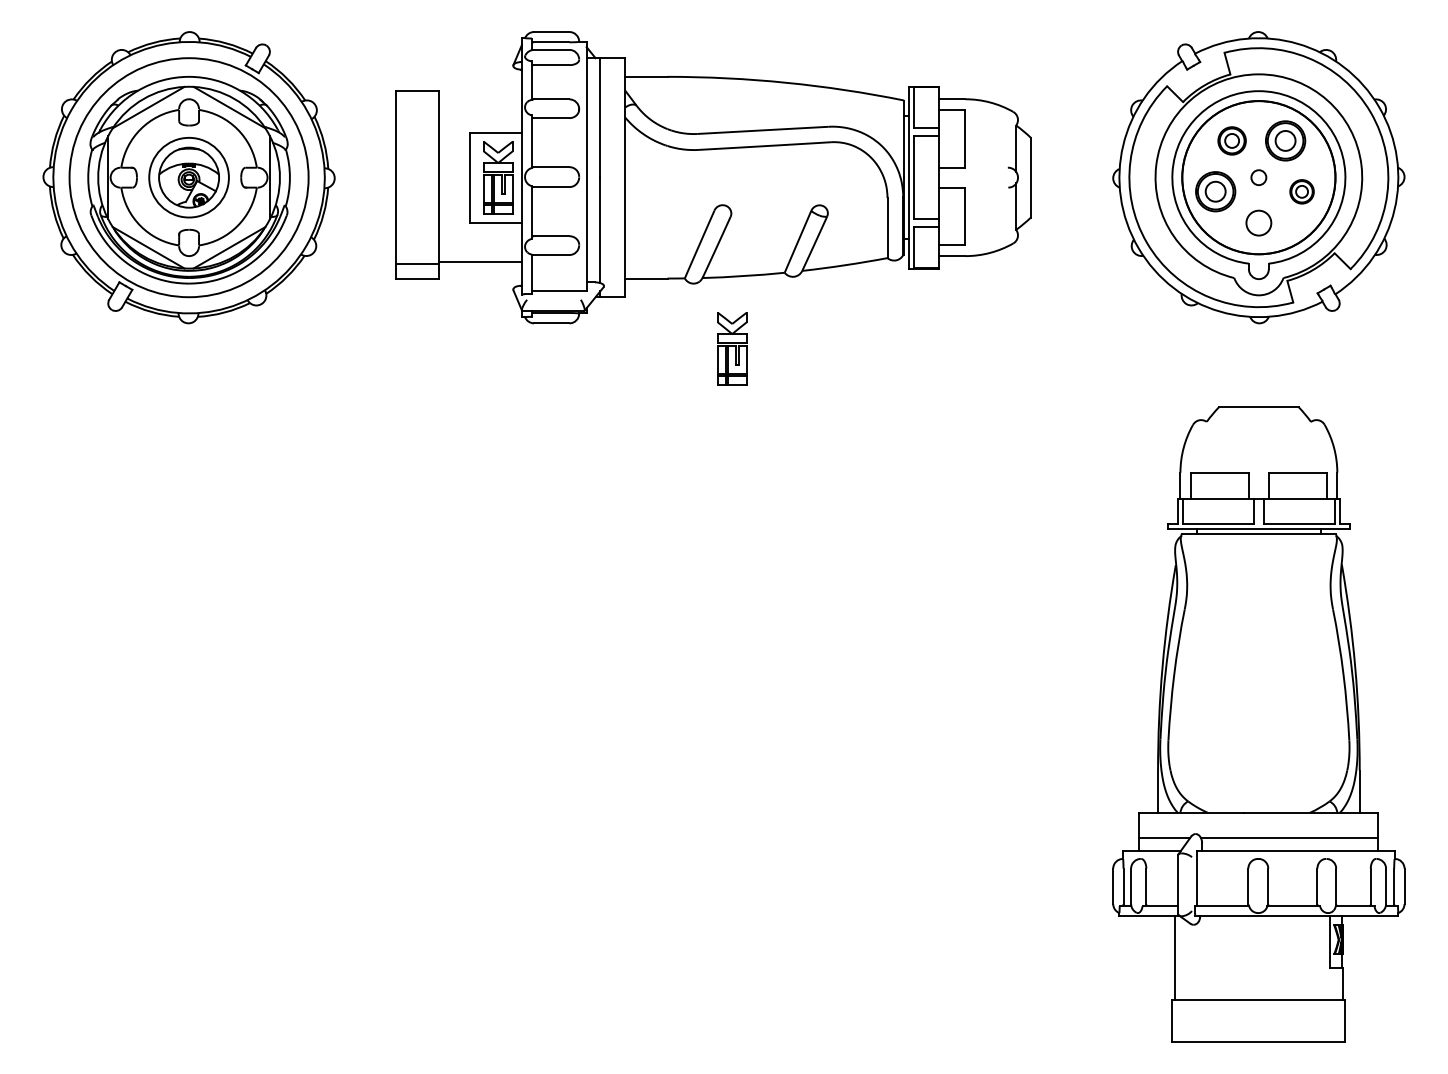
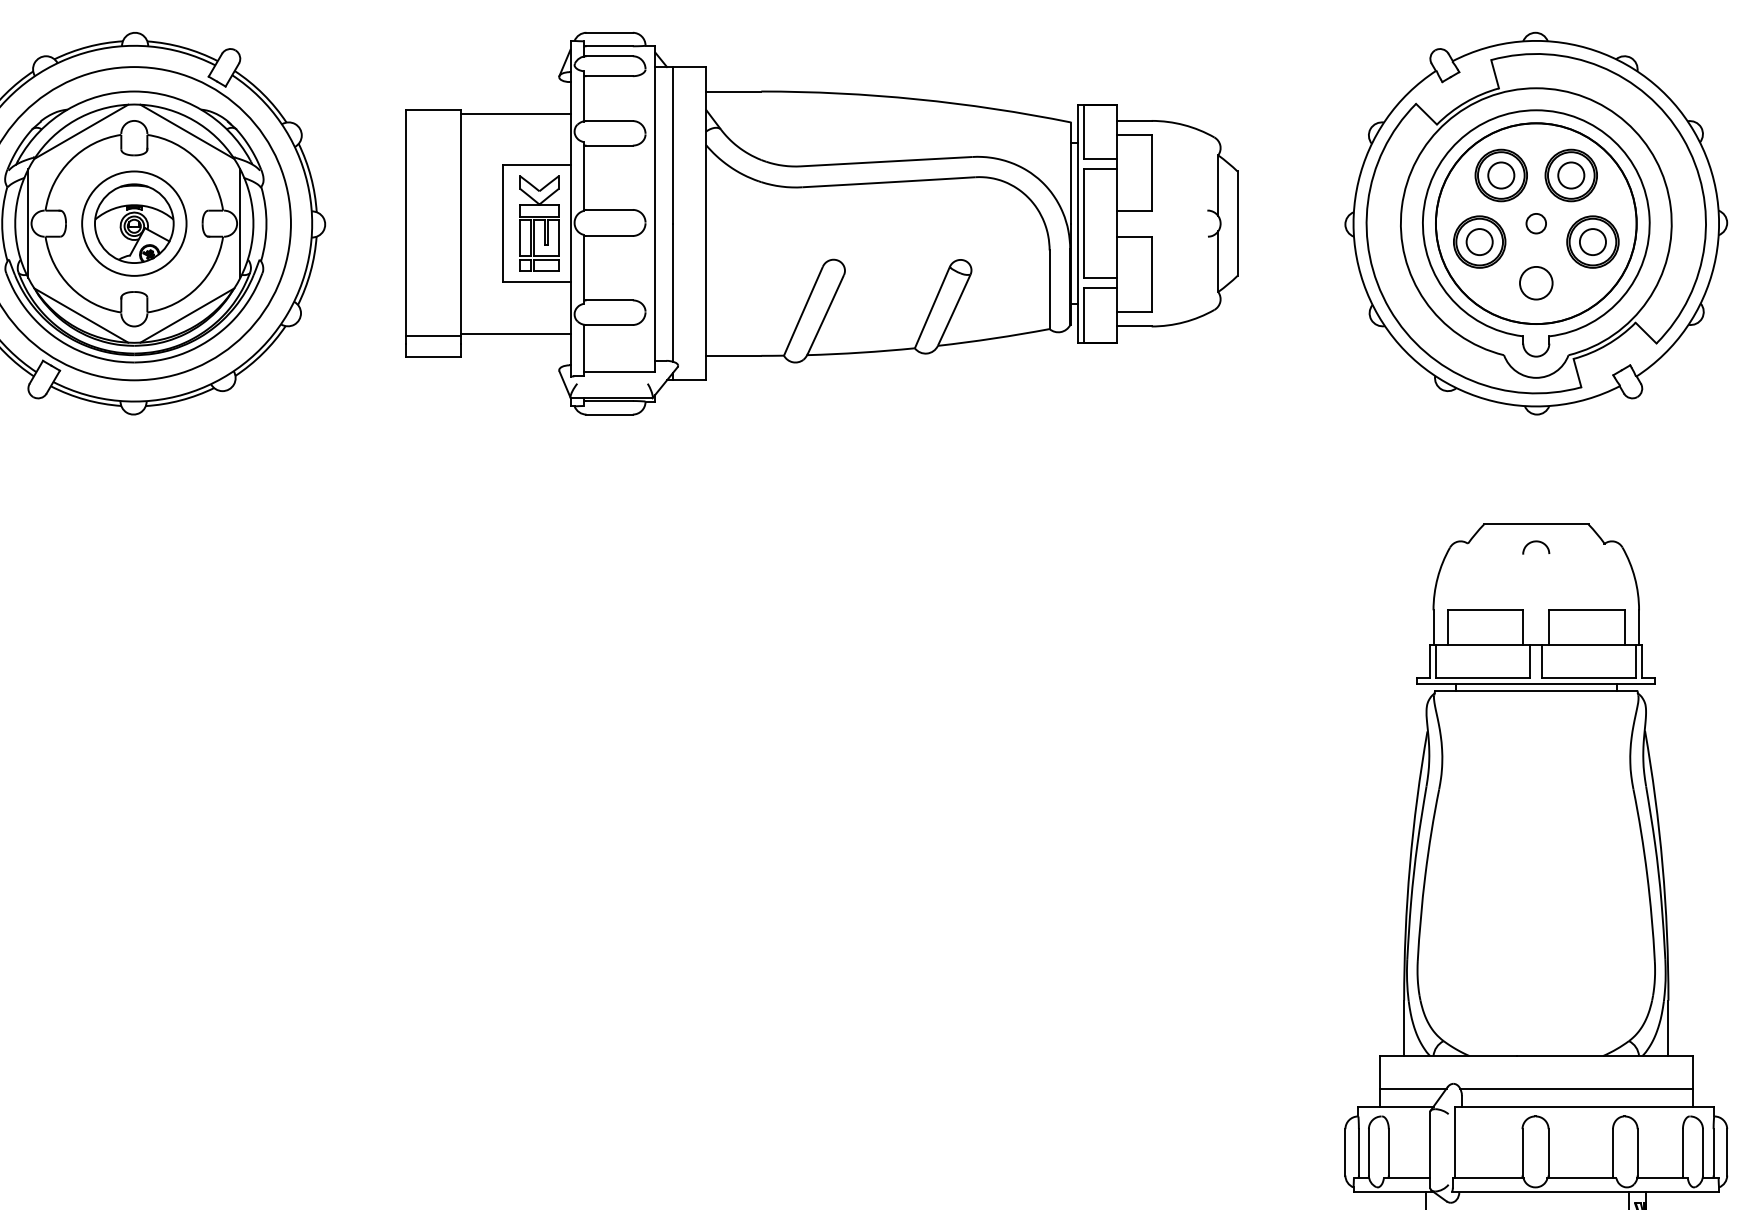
line: (479, 93) -> (514, 113), added
part: (1231, 140) -> (1500, 174), size x1.43
part: (1301, 191) -> (1592, 241), size x1.67
part: (732, 348) -> (846, 447), removed
curve: (1257, 421) -> (1534, 543), added

